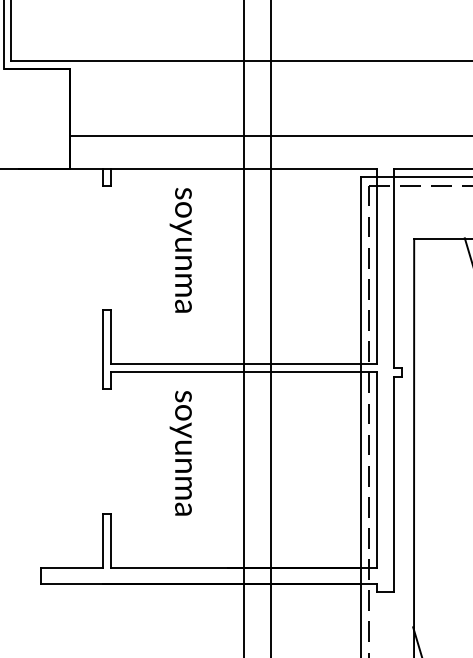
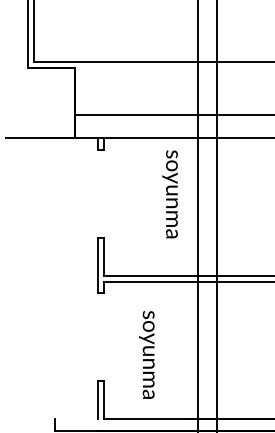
text: (180, 250) -> (169, 194), moved
text: (180, 453) -> (146, 355), moved
line: (71, 567) -> (76, 419), removed

